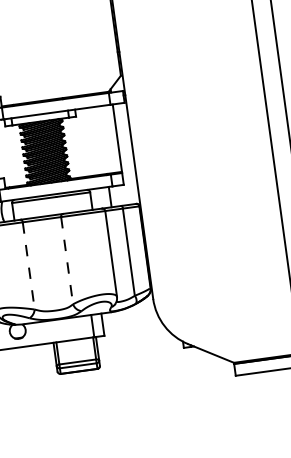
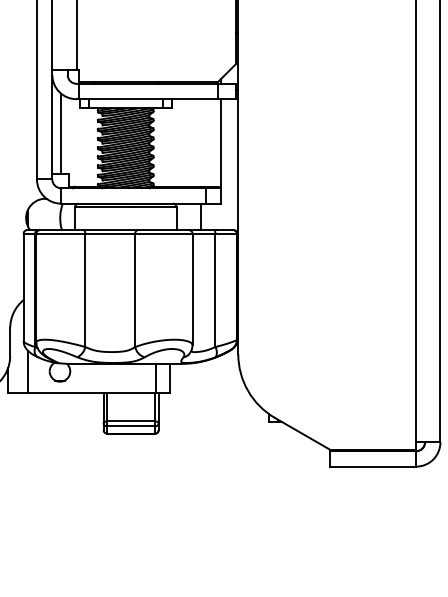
line: (67, 260) -> (135, 290), dashed -> solid
line: (28, 265) -> (85, 290), dashed -> solid

